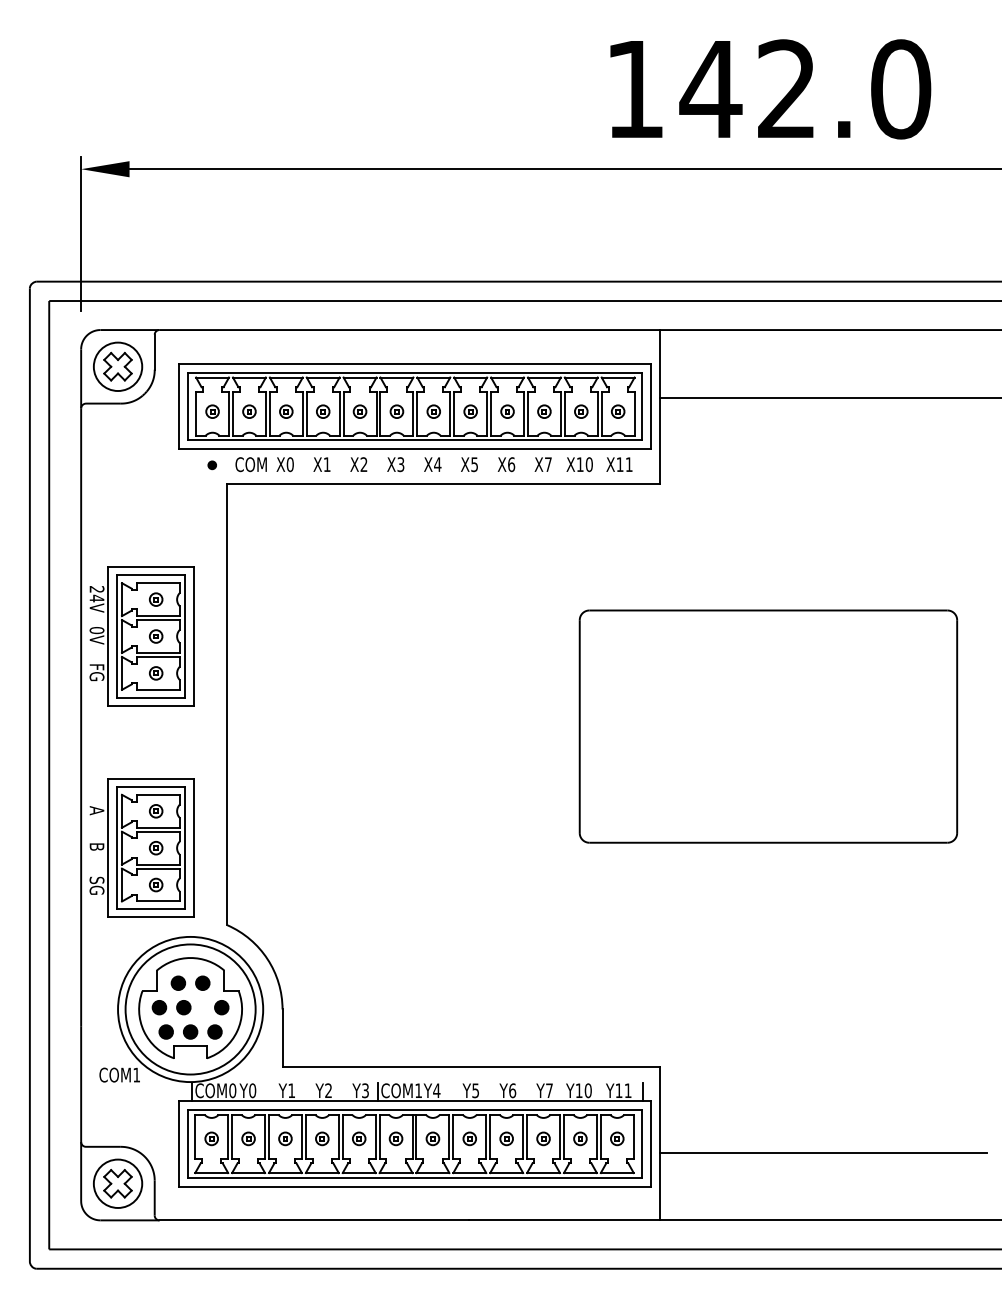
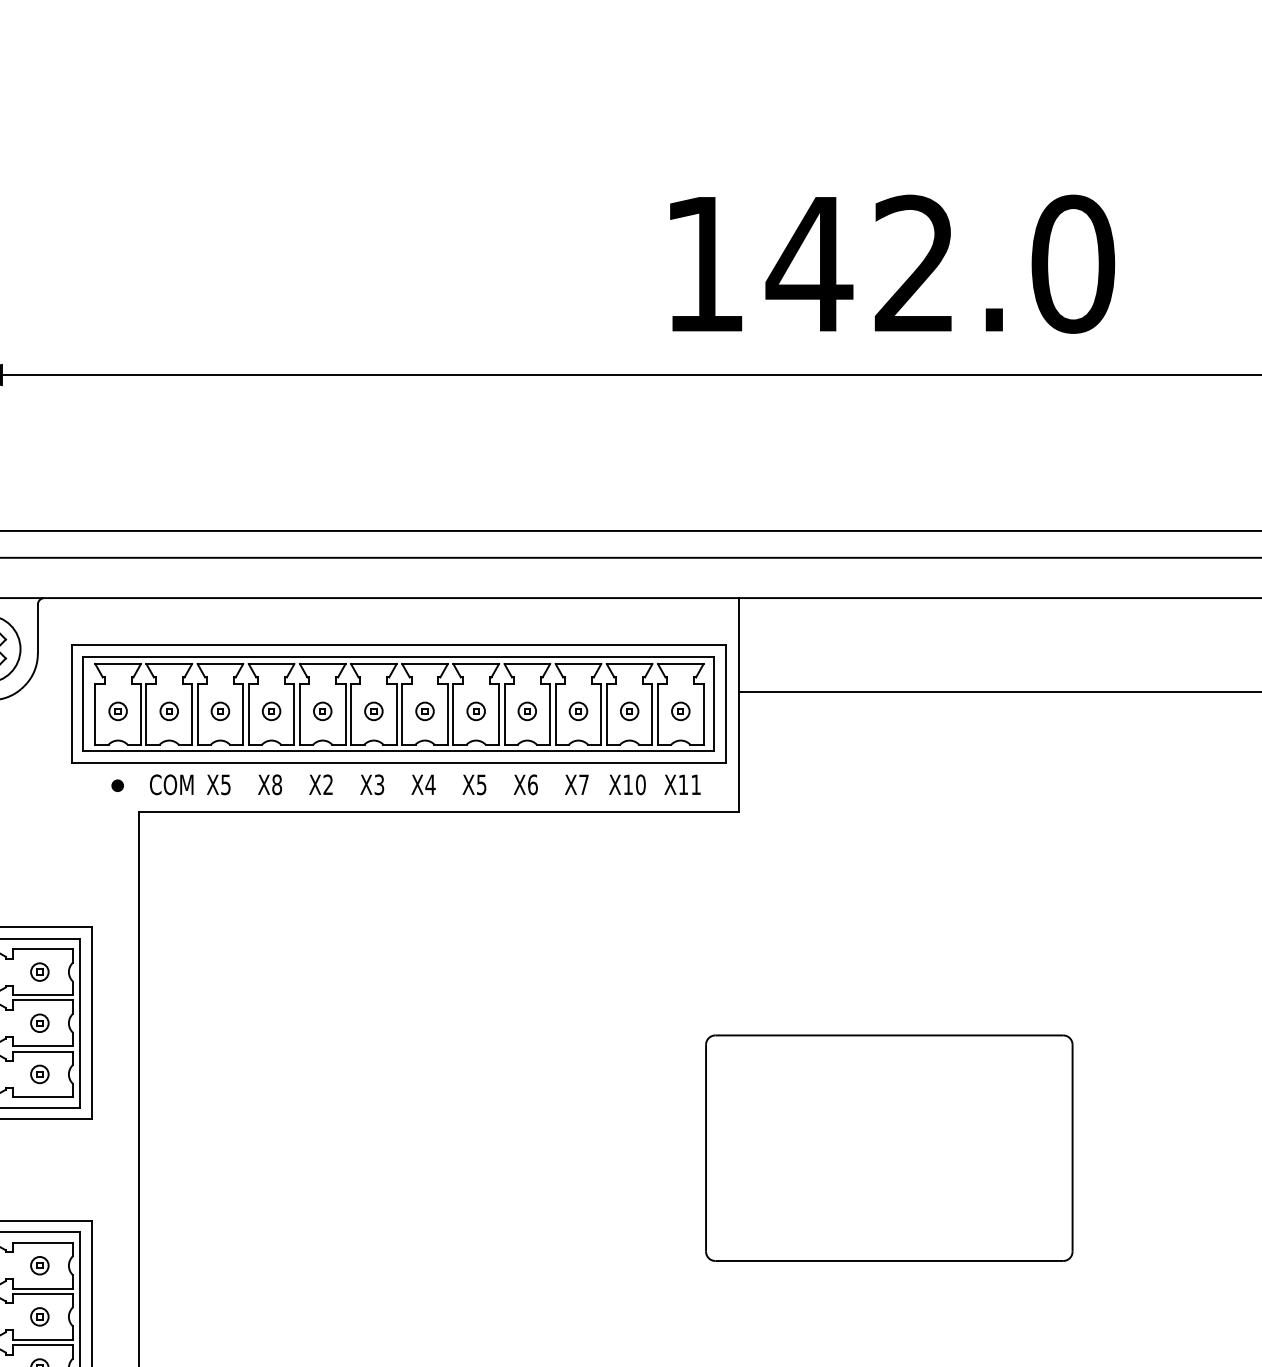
text: (289, 464) -> (224, 784), X0 -> X5
text: (326, 464) -> (276, 784), X1 -> X8
part: (768, 726) -> (889, 1148), size x0.7

